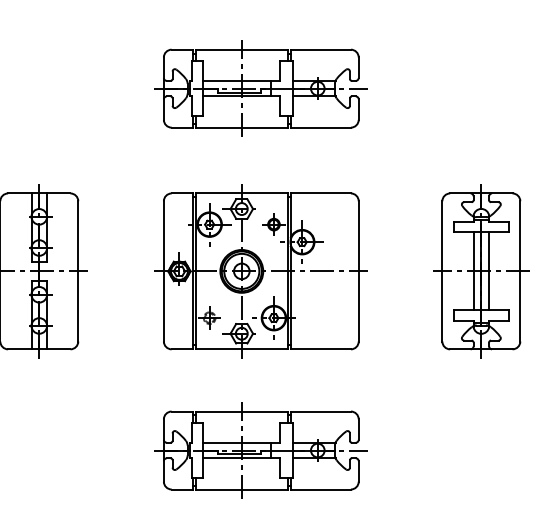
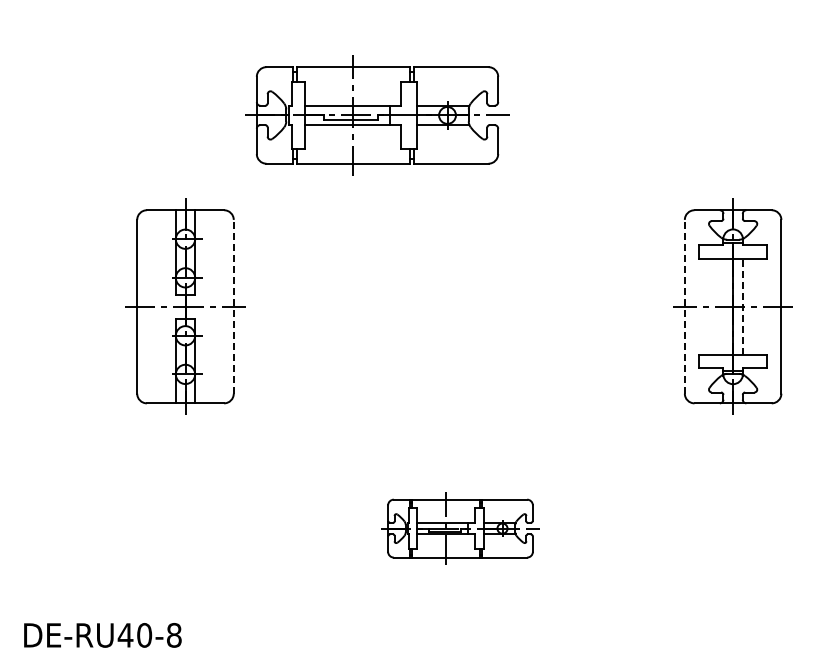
part: (261, 88) -> (377, 115), moved
line: (78, 271) -> (233, 306), solid -> dashed
part: (261, 271) -> (460, 306), removed
line: (442, 271) -> (684, 306), solid -> dashed
line: (473, 271) -> (723, 306), removed
line: (488, 271) -> (742, 306), solid -> dashed
part: (261, 450) -> (460, 528), size x0.6

